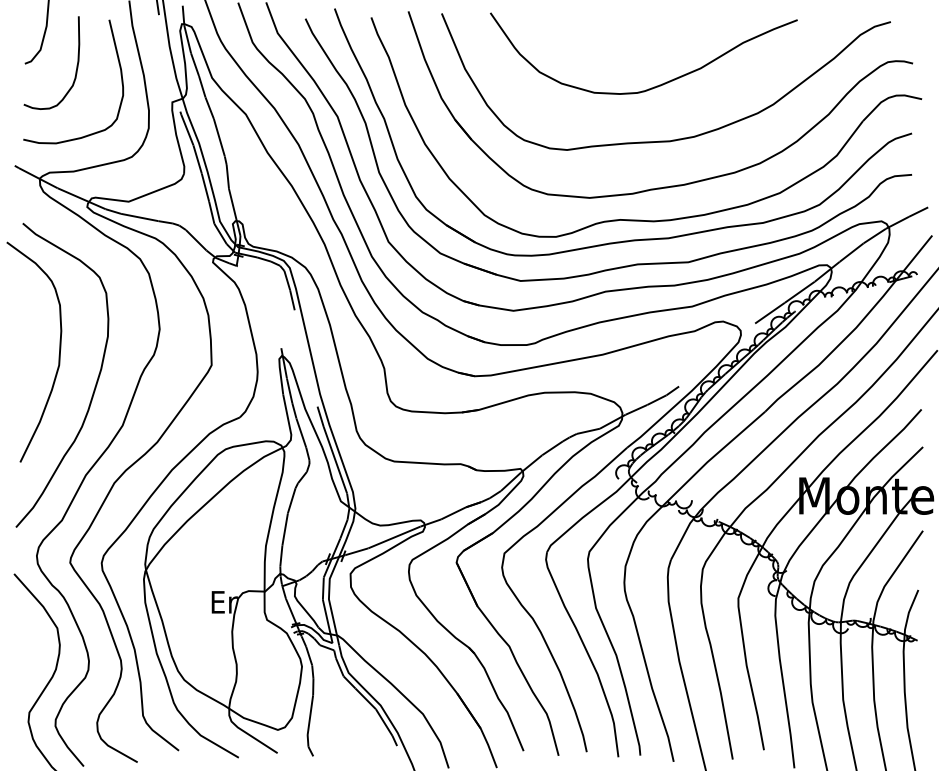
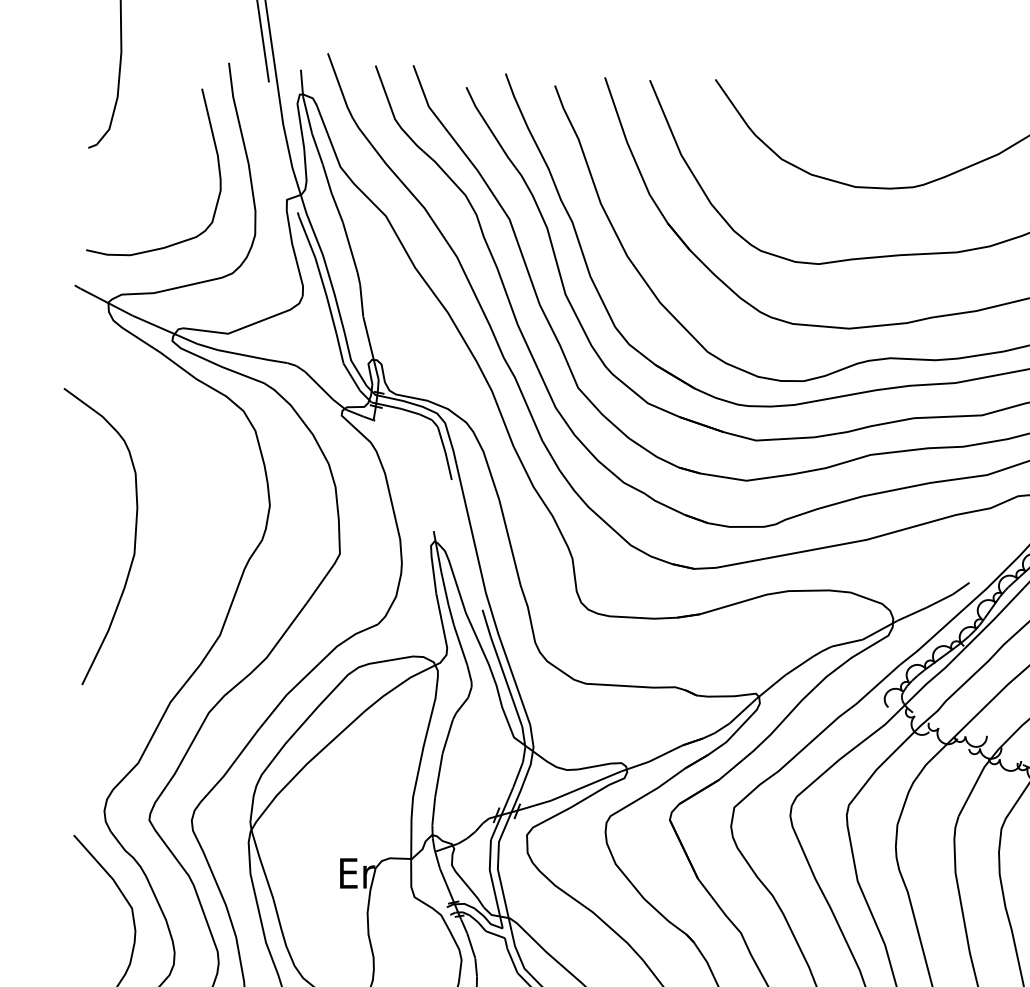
curve: (76, 65) -> (157, 150), removed
curve: (94, 386) -> (182, 582), removed

